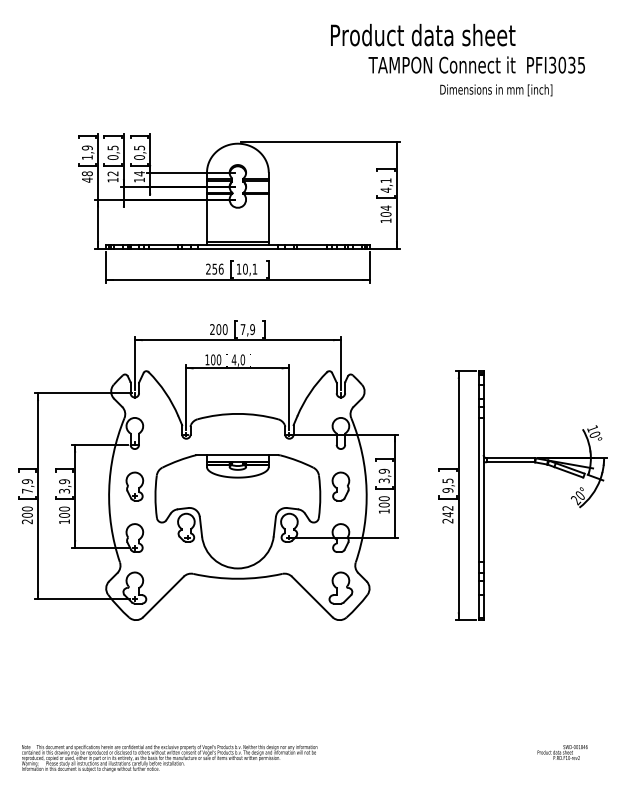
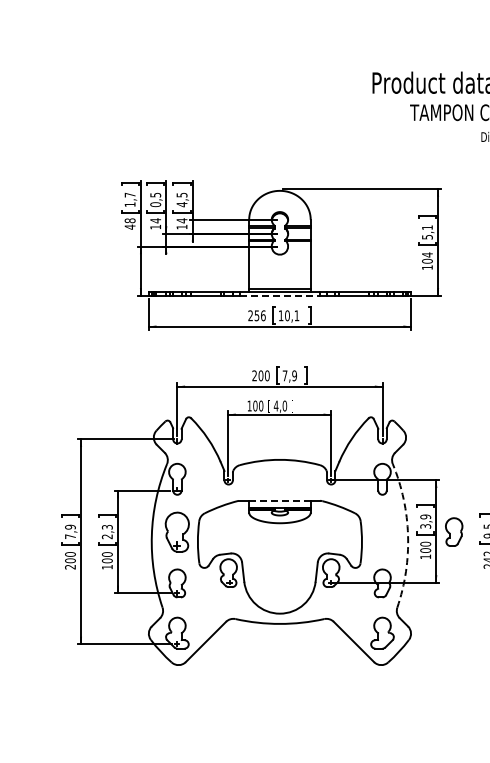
text: (86, 147) -> (129, 194), 1,9 -> 1,7
text: (139, 157) -> (182, 204), 0,5 -> 4,5
text: (112, 173) -> (155, 220), 12 -> 14
text: (385, 189) -> (426, 236), 4,1 -> 5,1
line: (238, 249) -> (280, 296), solid -> dashed
line: (237, 455) -> (279, 501), solid -> dashed
text: (64, 486) -> (107, 532), 3,9 -> 2,3
part: (134, 486) -> (177, 532), size x1.4
part: (340, 486) -> (453, 532), moved
arc: (366, 489) -> (407, 535), solid -> dashed

